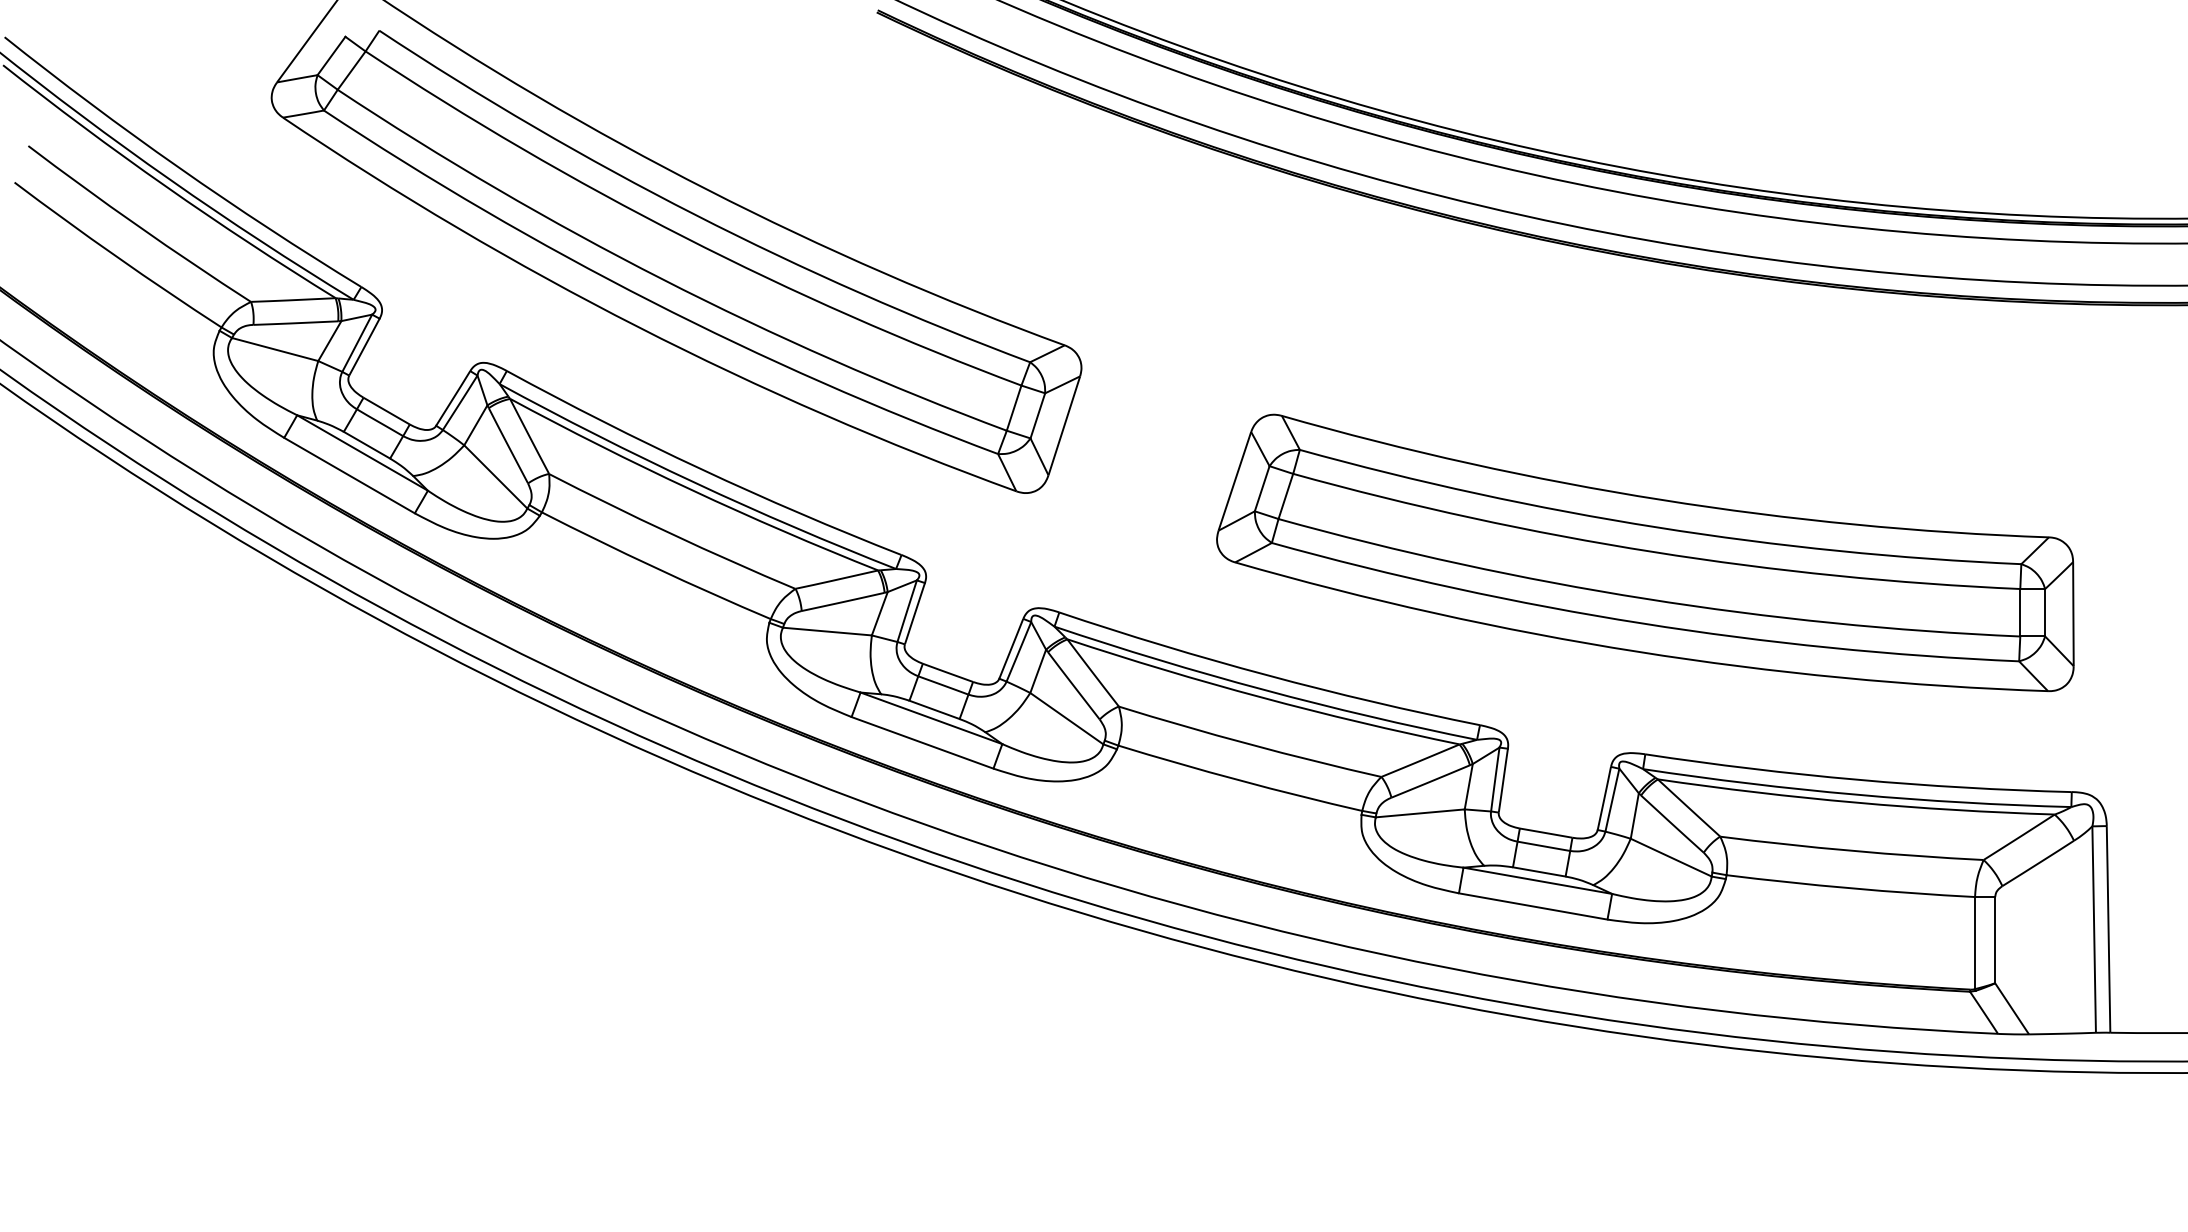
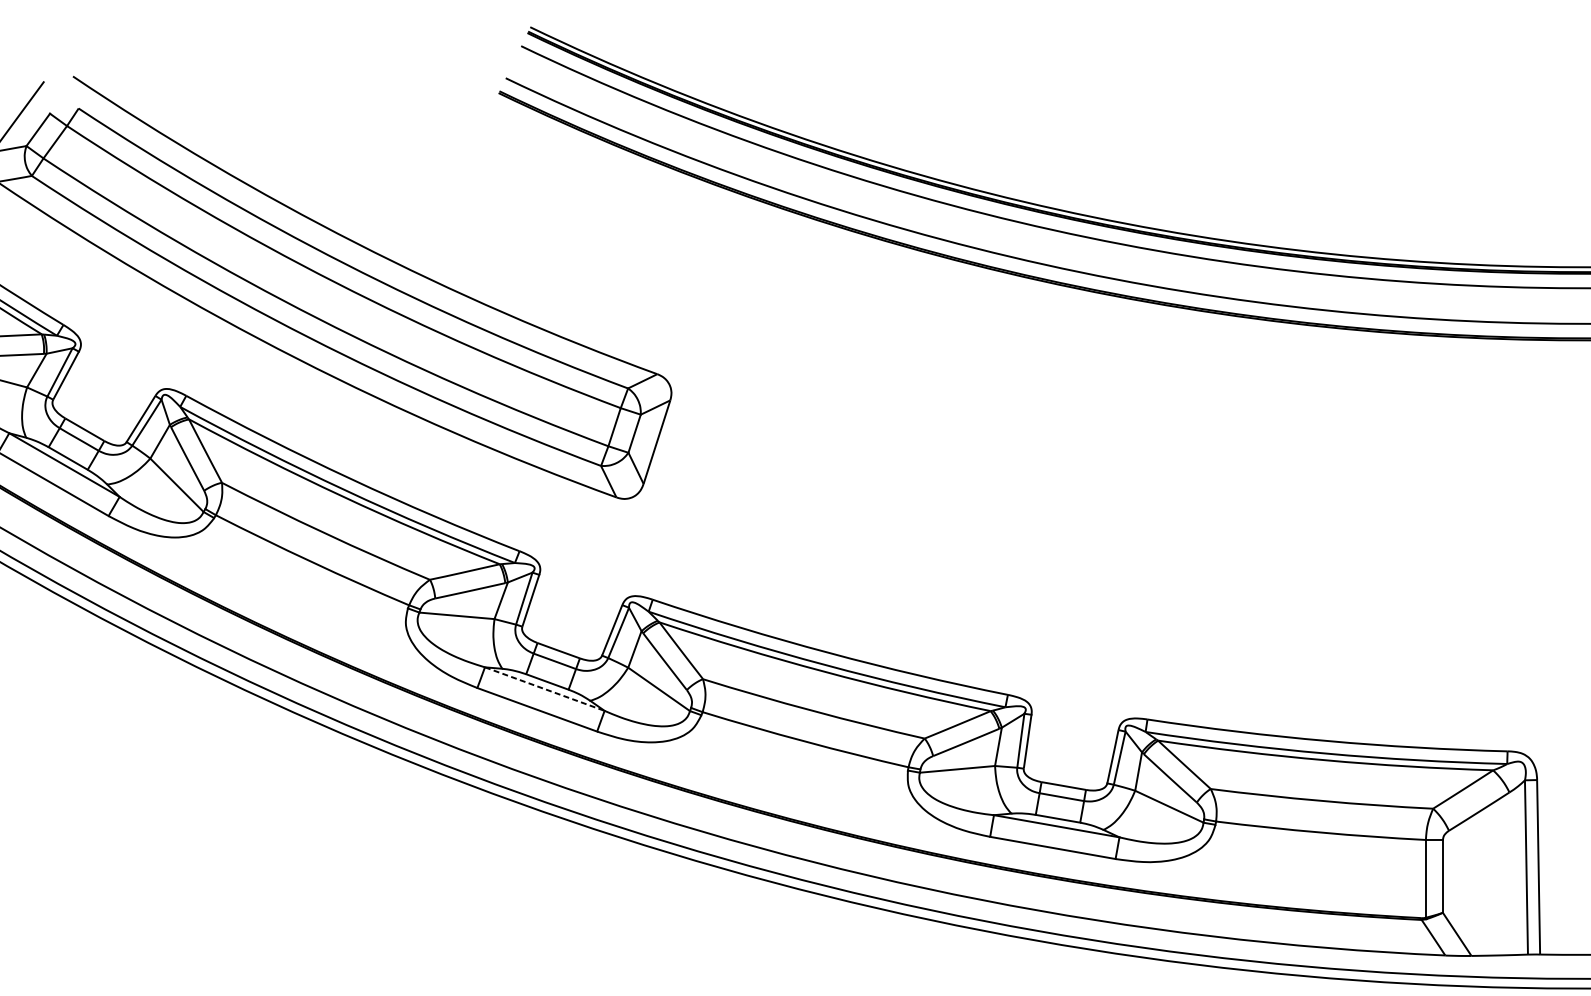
part: (1645, 552) -> (1147, 549), removed
line: (931, 718) -> (544, 689), solid -> dashed

